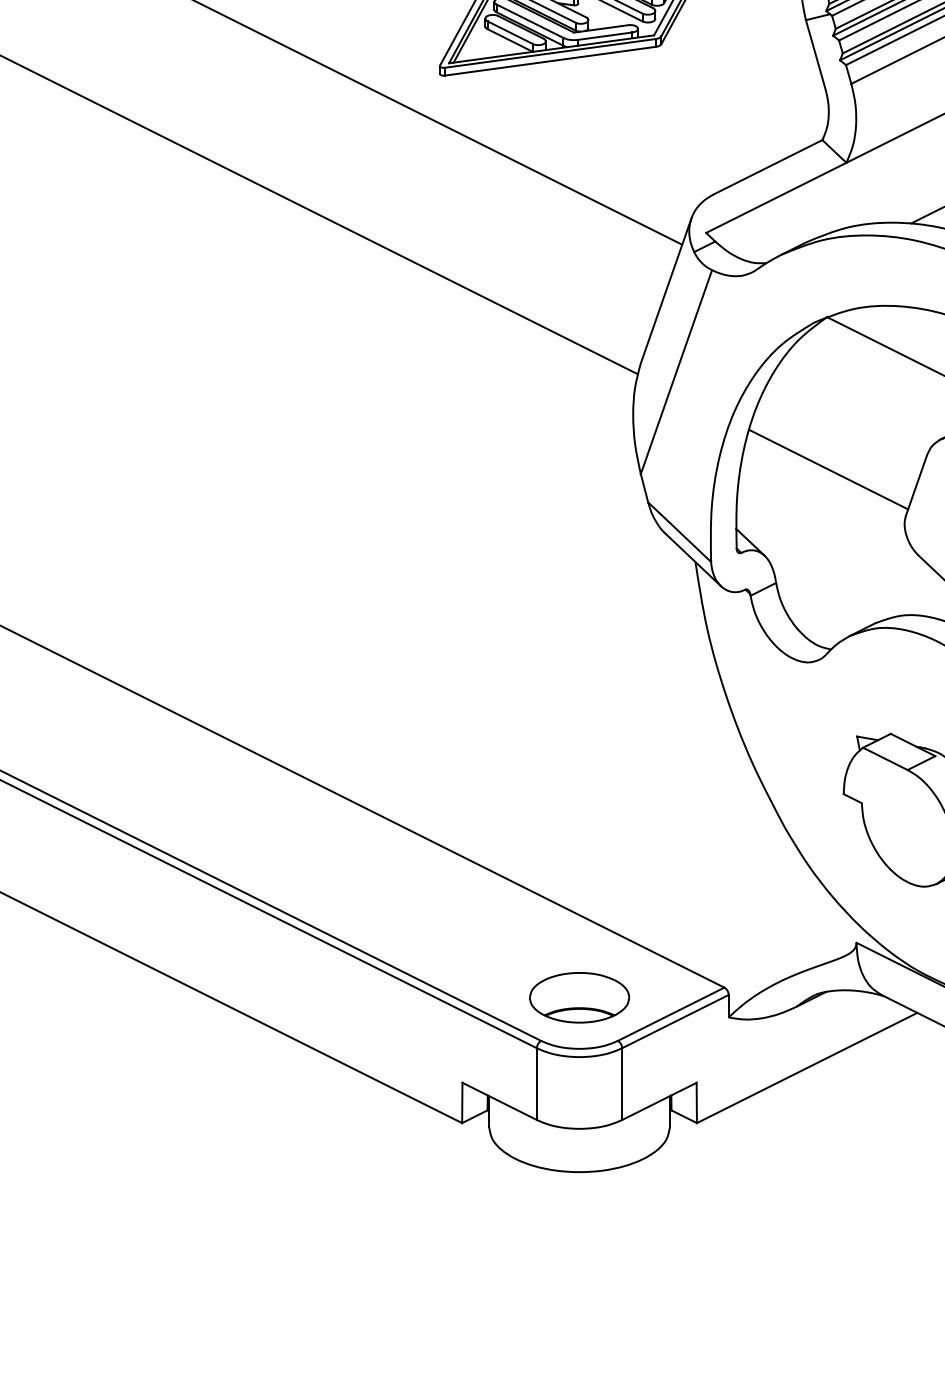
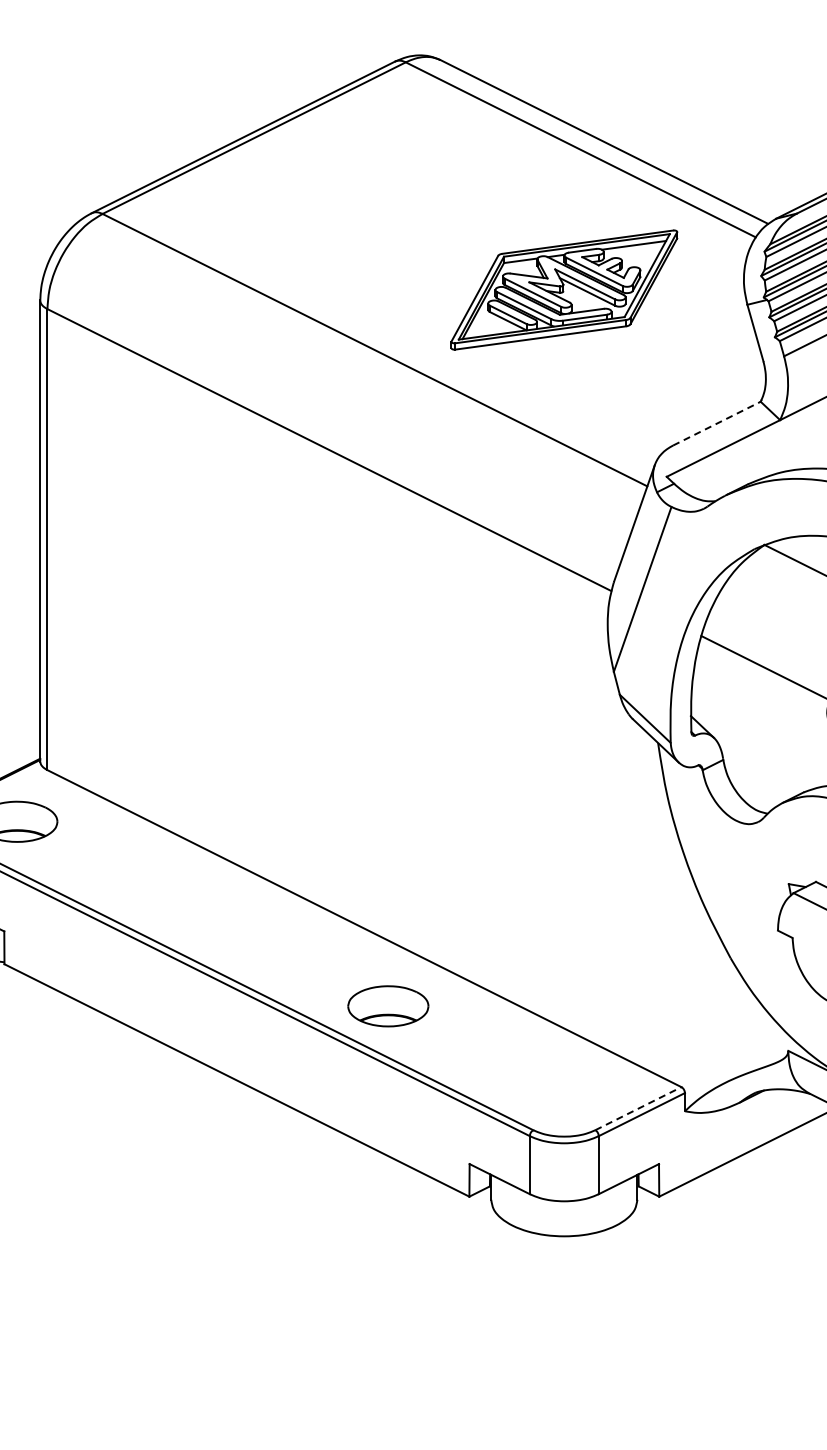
line: (767, 166) -> (716, 423), solid -> dashed
part: (579, 997) -> (388, 1006), moved
line: (671, 1014) -> (638, 1108), solid -> dashed

